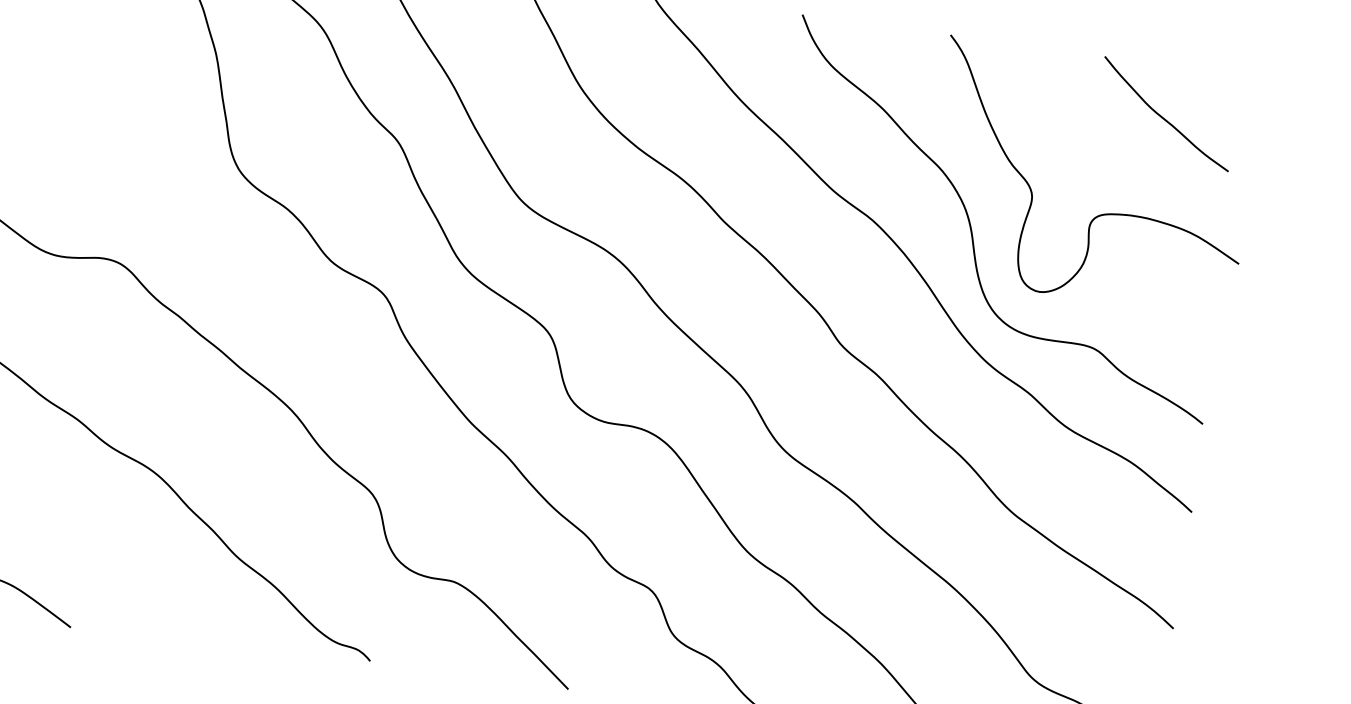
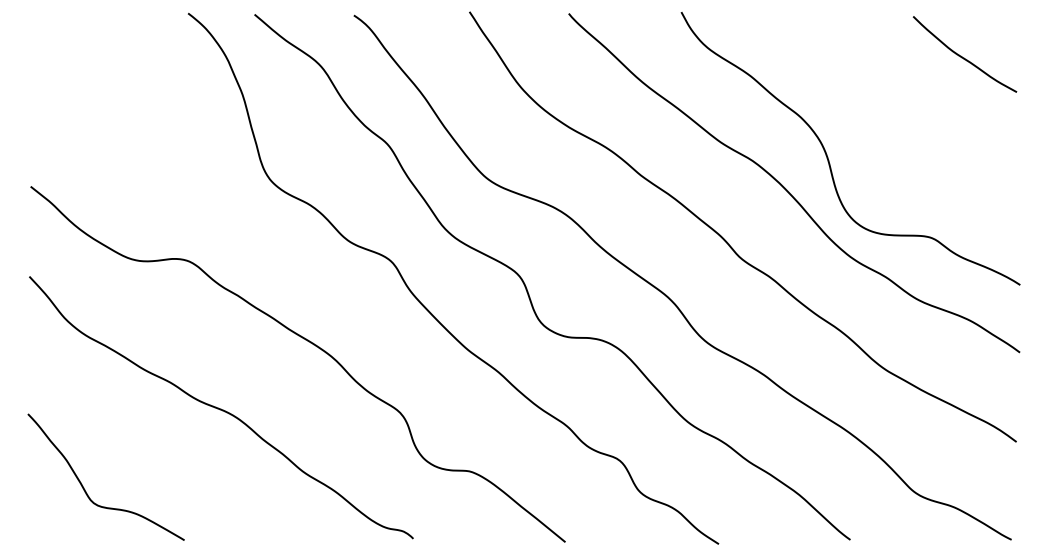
curve: (1101, 213) -> (924, 135), removed

